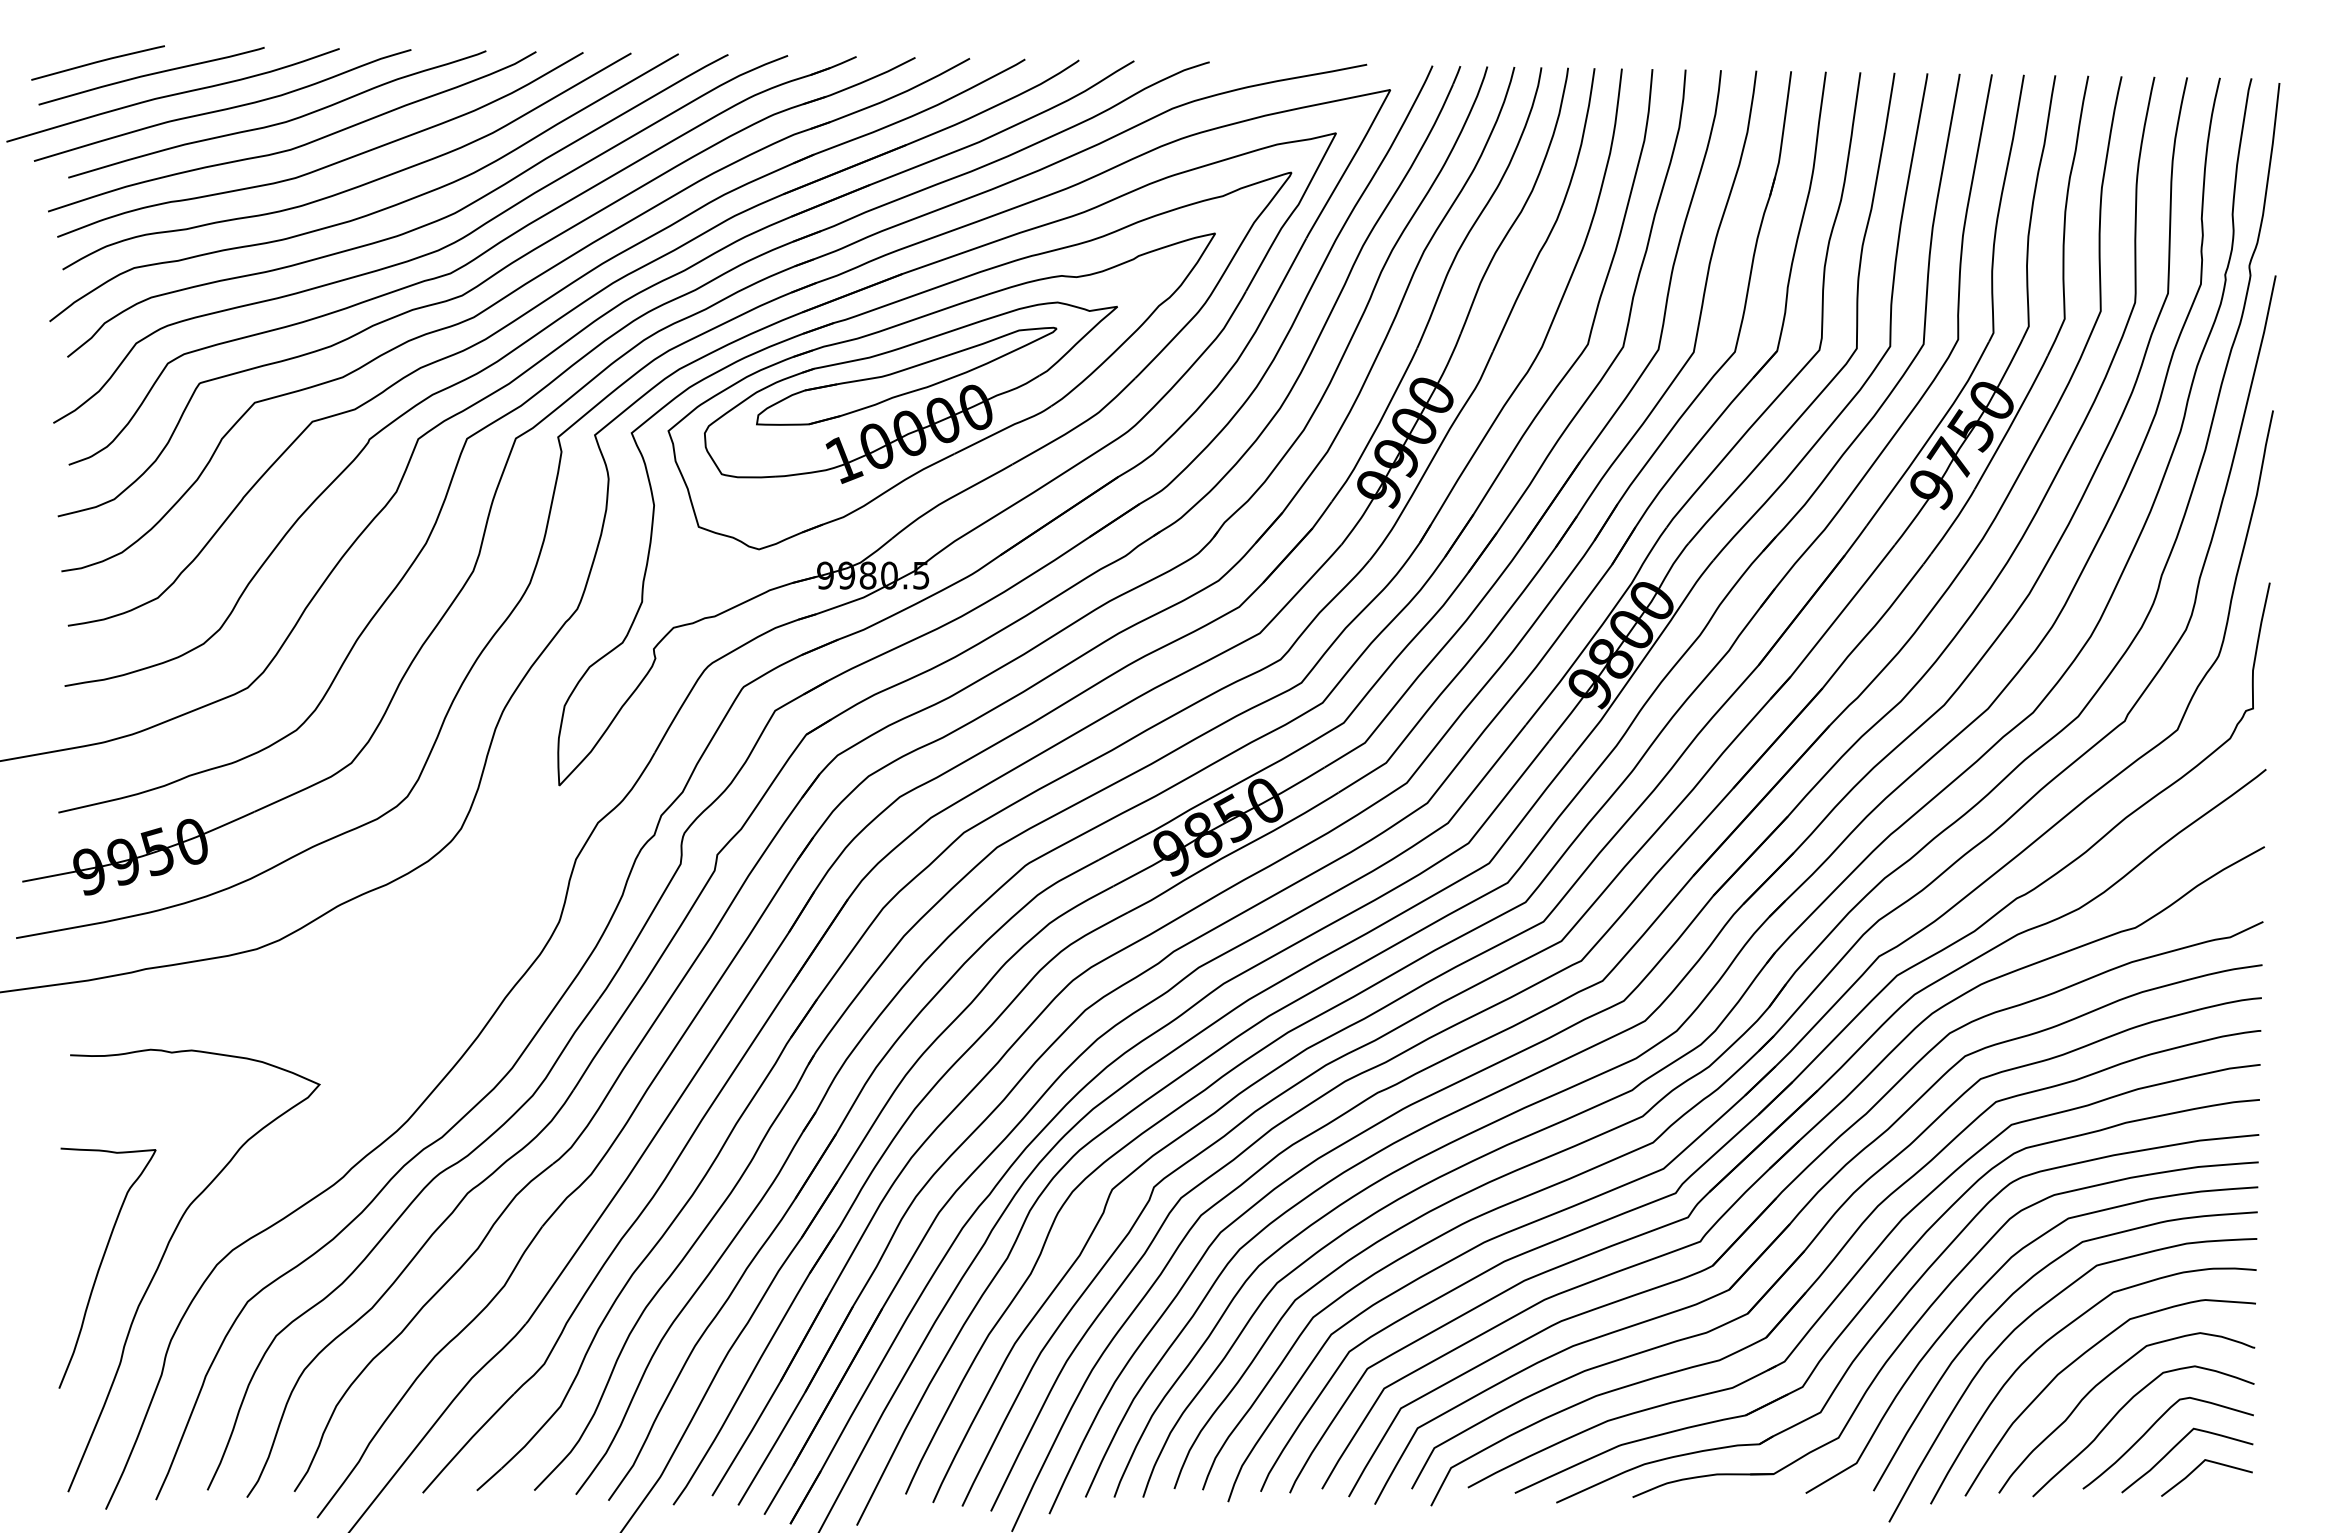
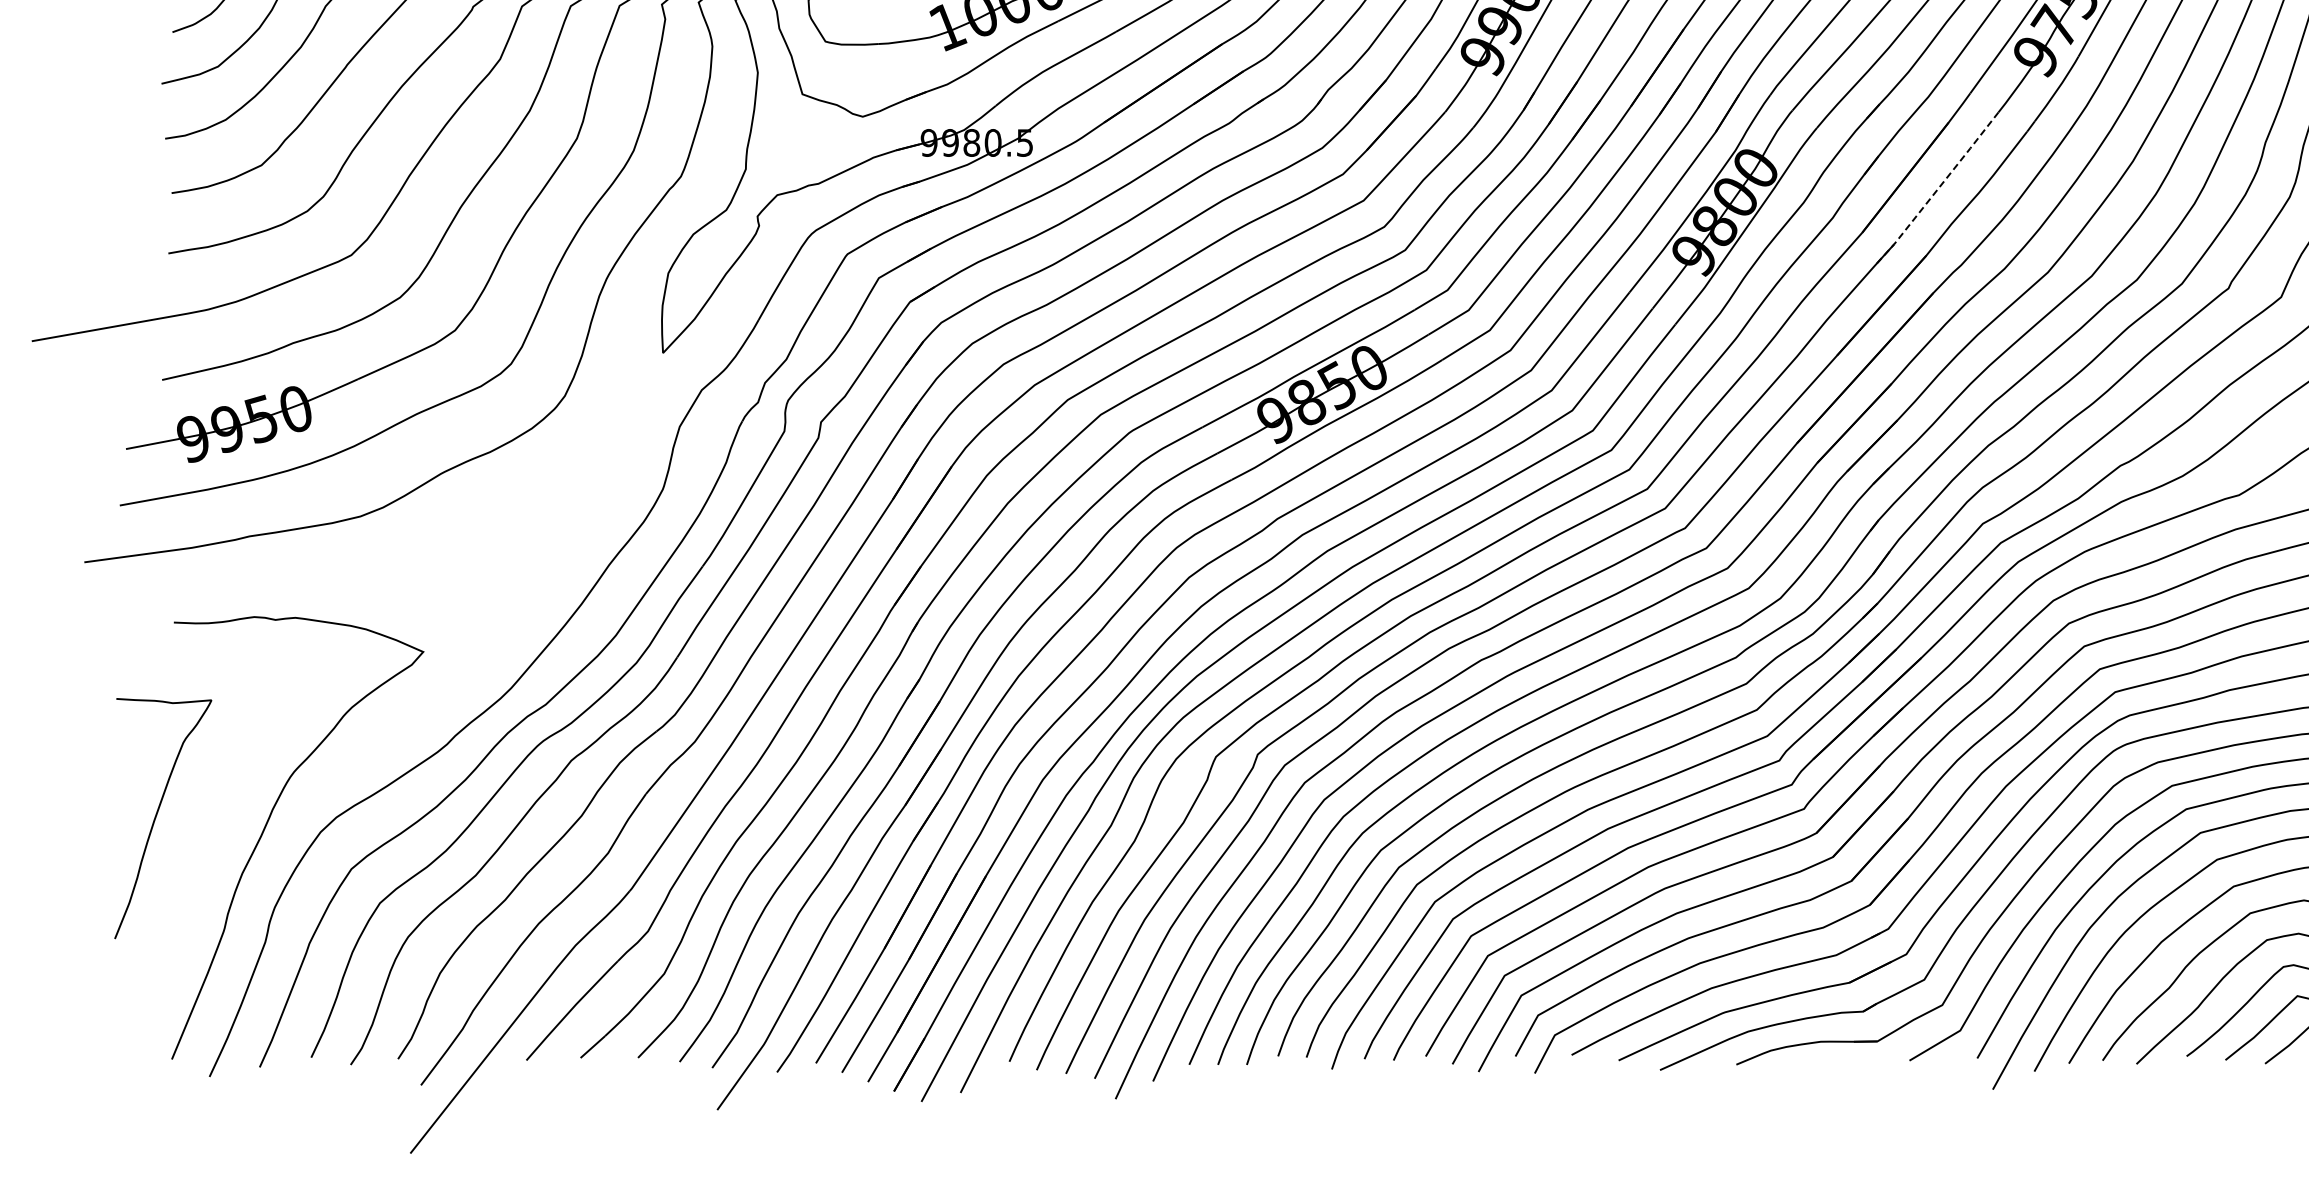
line: (1833, 623) -> (1937, 190), solid -> dashed
curve: (101, 1265) -> (157, 815), moved

